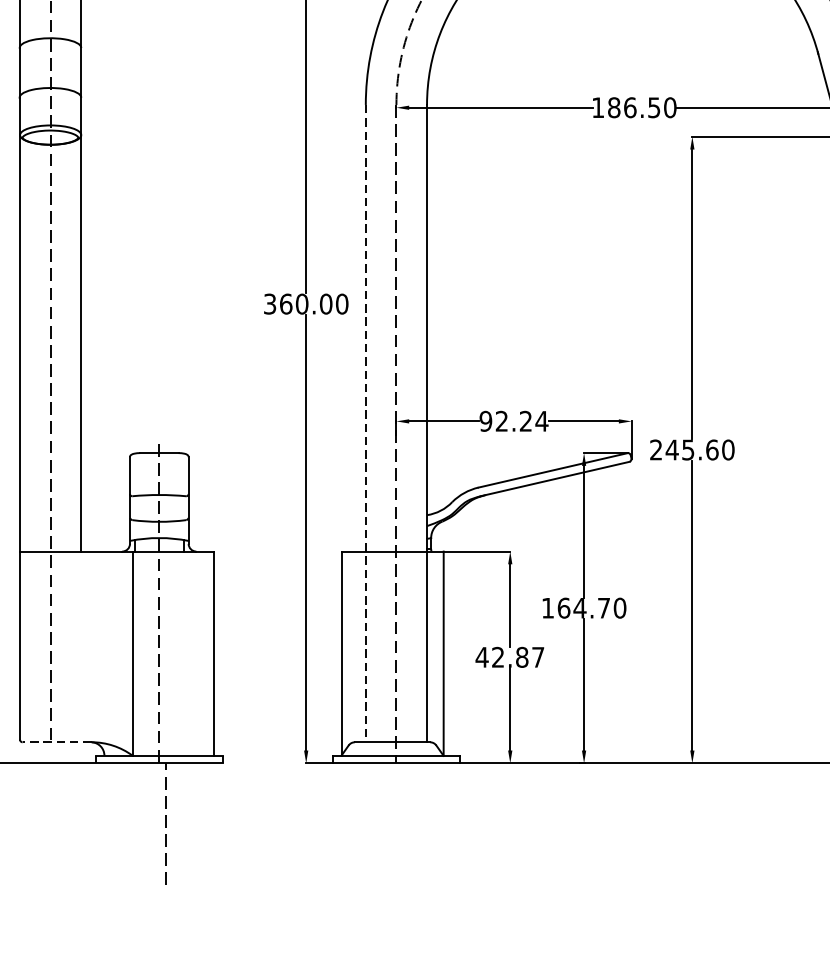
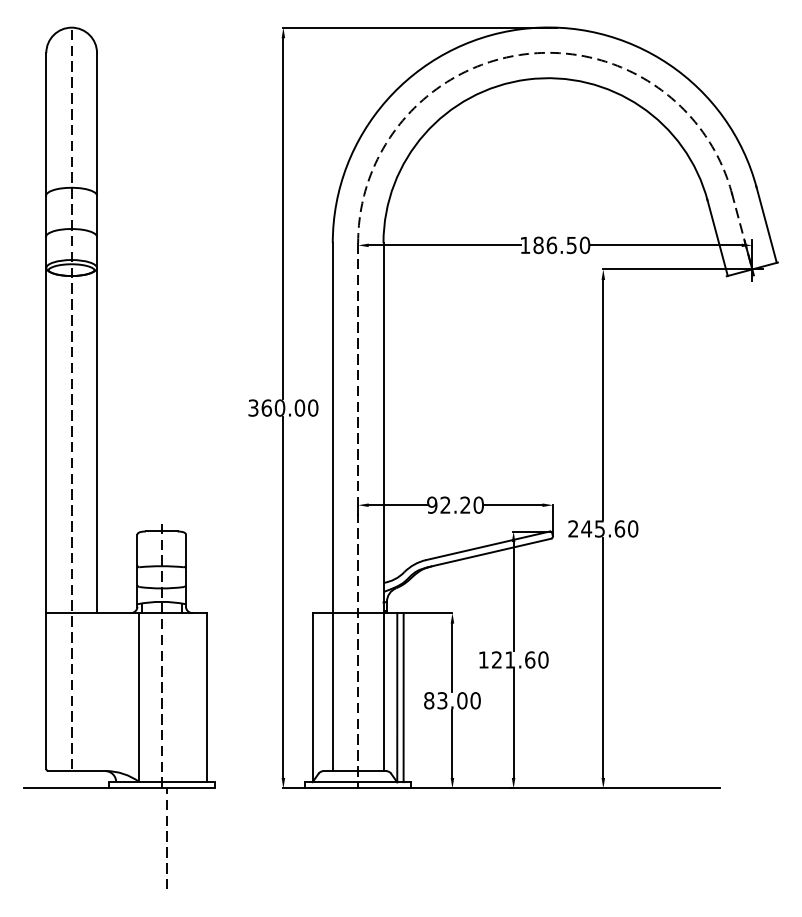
text: (541, 420) -> (478, 504), 92.24 -> 92.20
line: (365, 424) -> (332, 507), dashed -> solid
text: (583, 607) -> (513, 659), 164.70 -> 121.60
line: (451, 653) -> (403, 697), added
text: (509, 657) -> (451, 700), 42.87 -> 83.00
line: (57, 742) -> (77, 771), dashed -> solid

